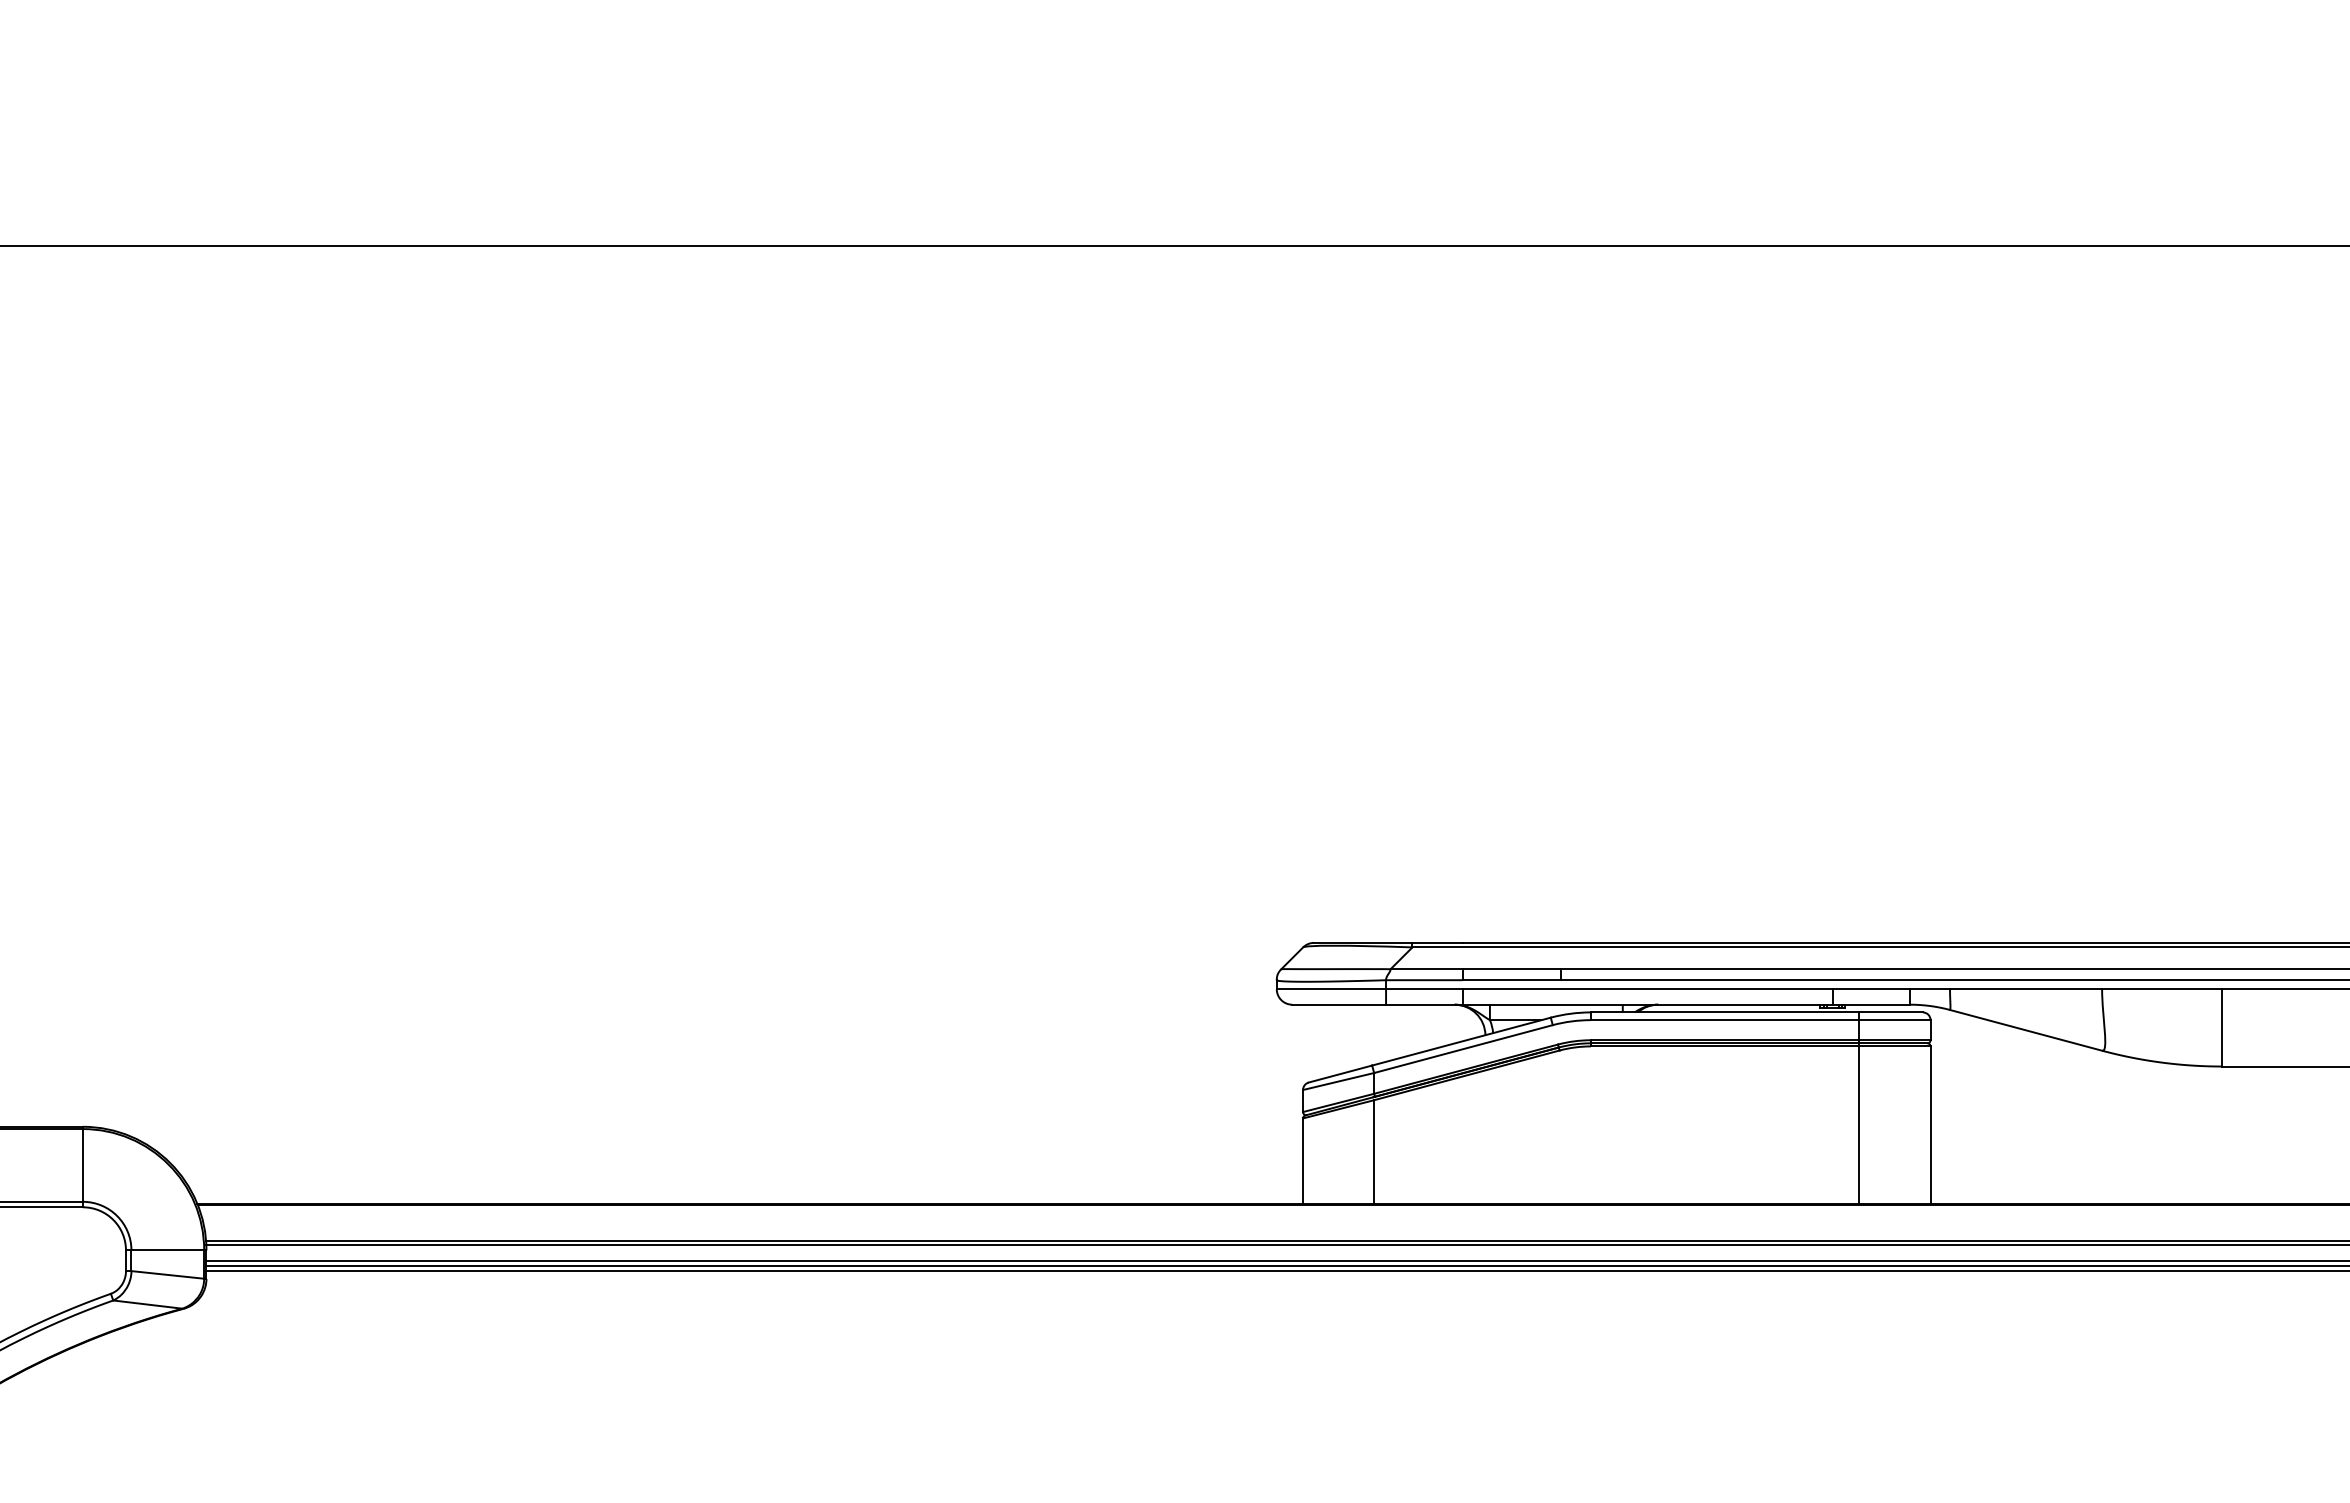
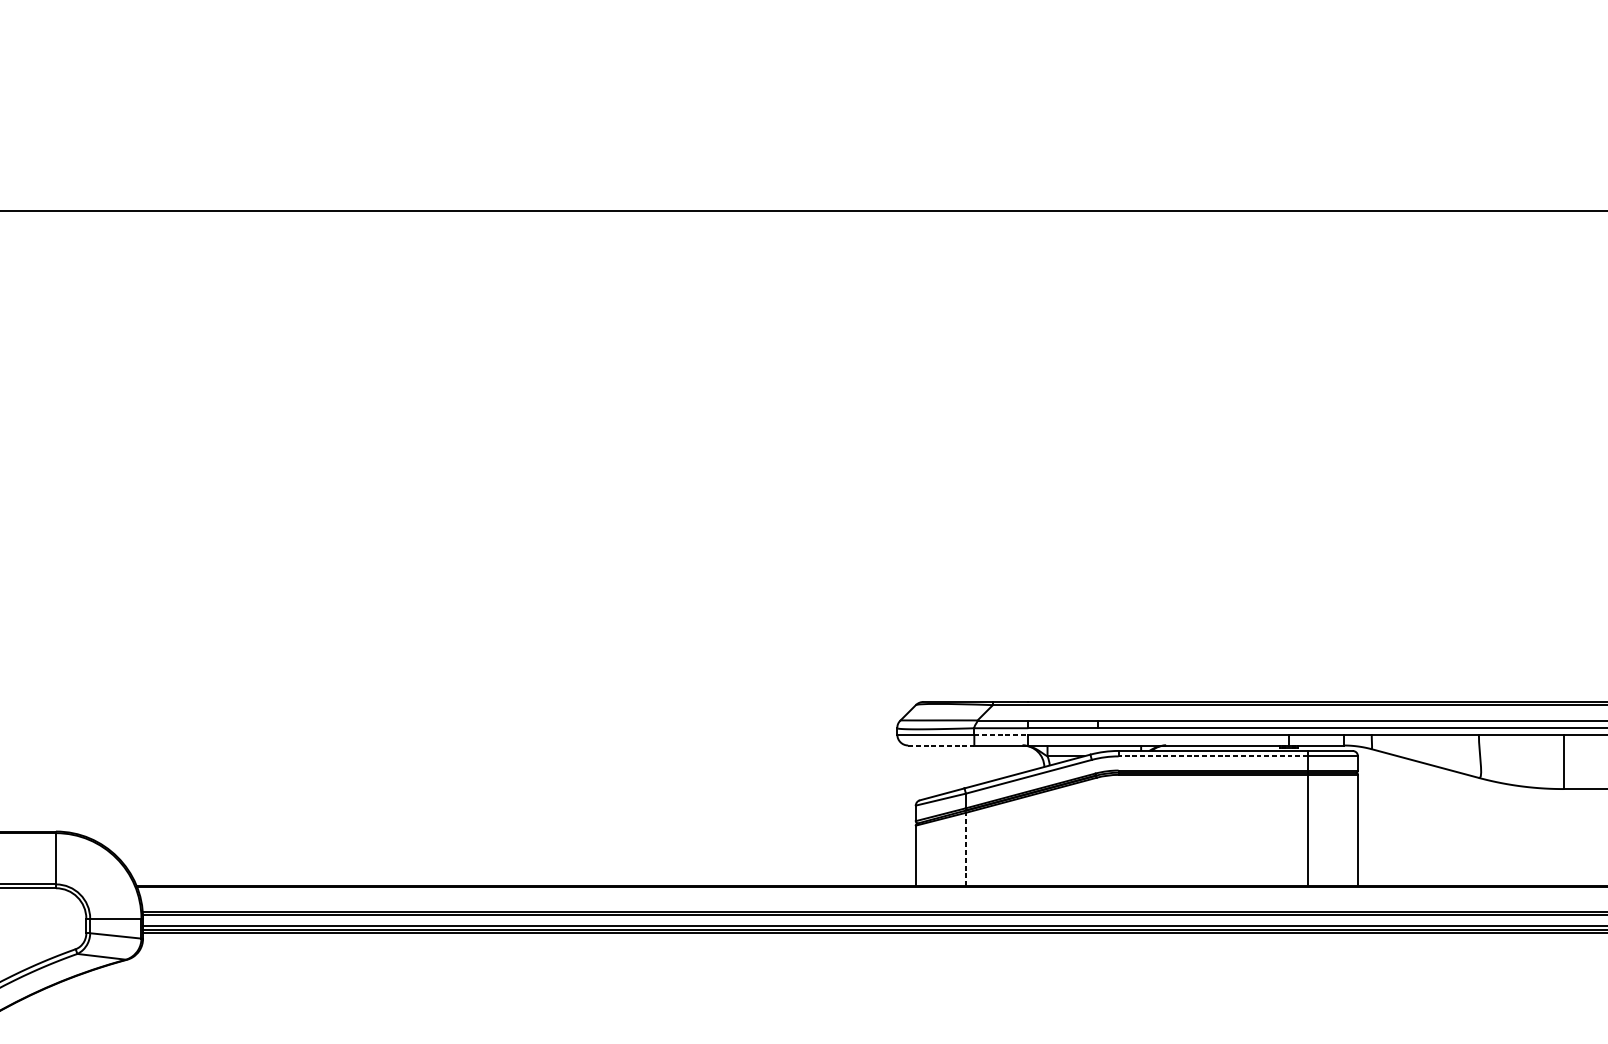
line: (1424, 989) -> (1001, 734), solid -> dashed
line: (1339, 1004) -> (941, 745), solid -> dashed
line: (1724, 1020) -> (1212, 756), solid -> dashed
line: (1374, 1152) -> (966, 849), solid -> dashed

